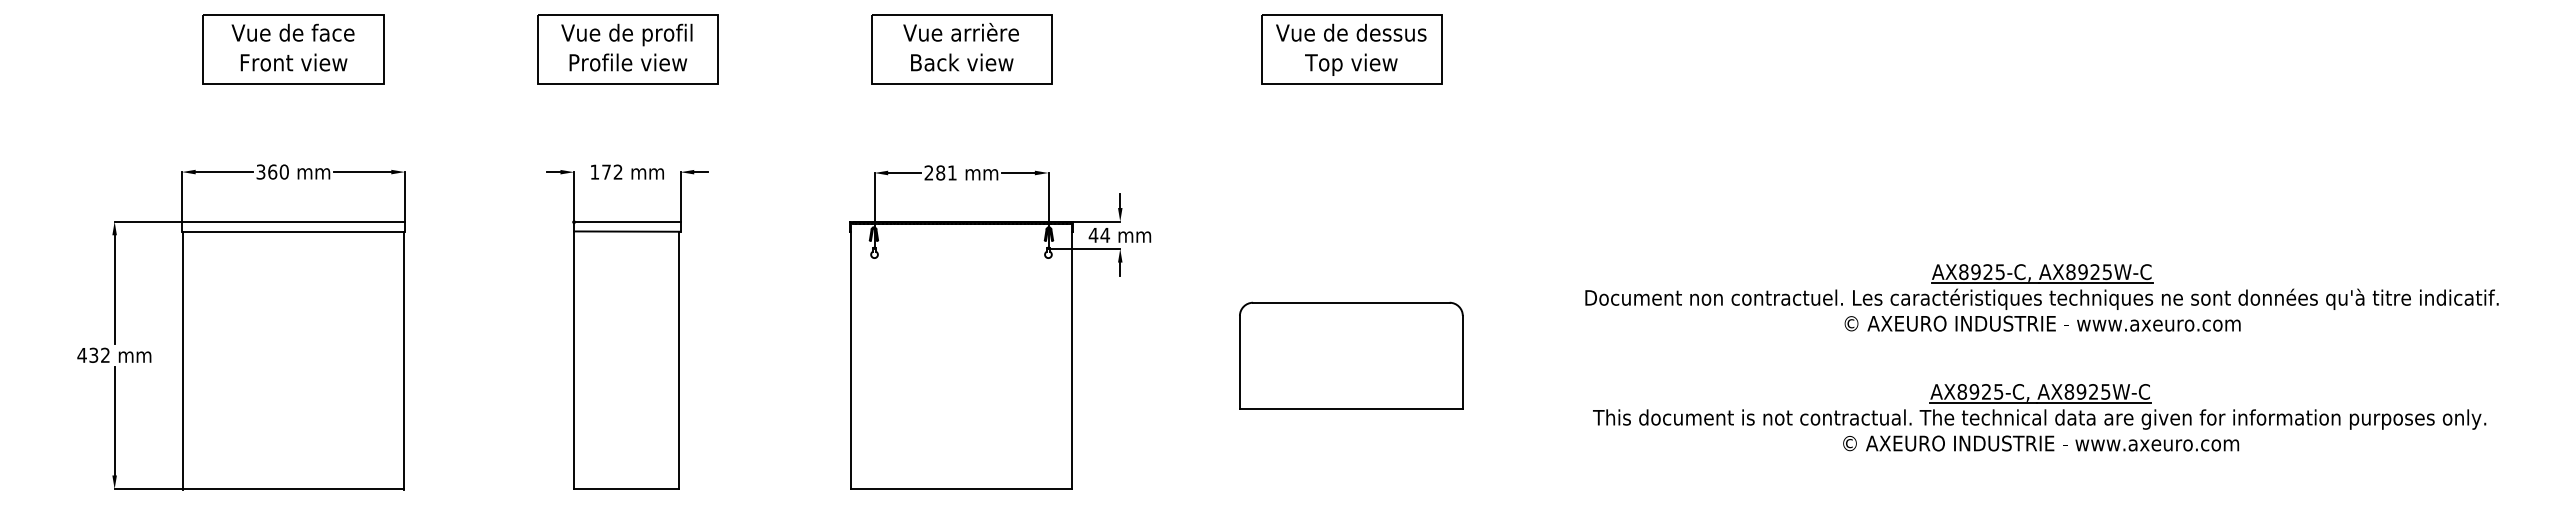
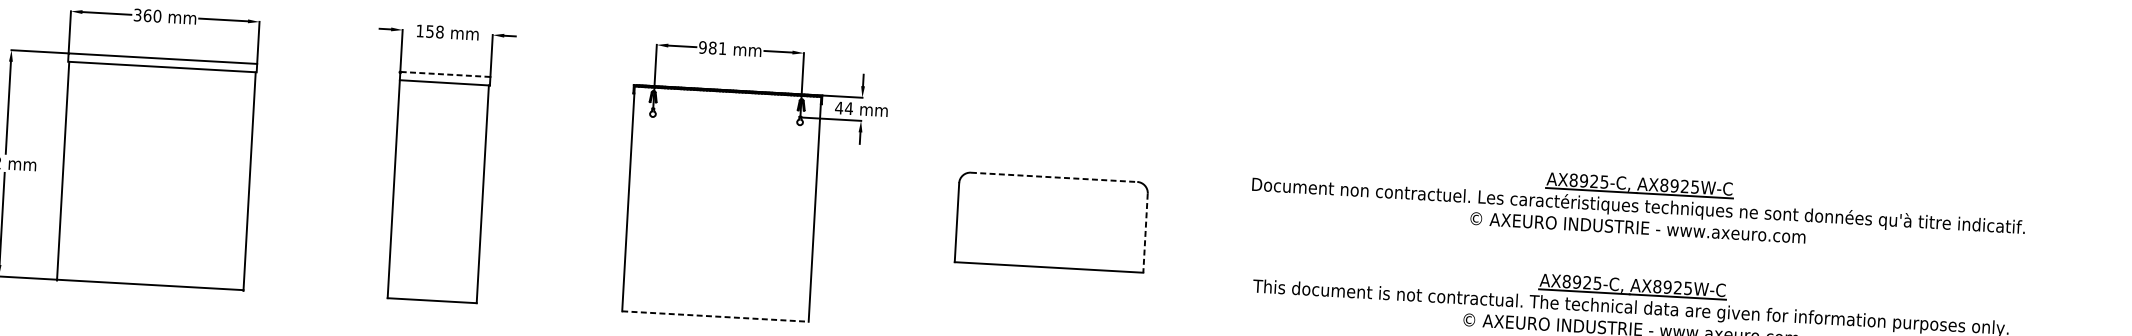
text: (612, 171) -> (435, 31), 172 -> 158
text: (928, 172) -> (702, 47), 281 -> 981
line: (627, 221) -> (445, 74), solid -> dashed
line: (1351, 302) -> (1054, 177), solid -> dashed
line: (1462, 362) -> (1145, 233), solid -> dashed
line: (962, 489) -> (716, 316), solid -> dashed

